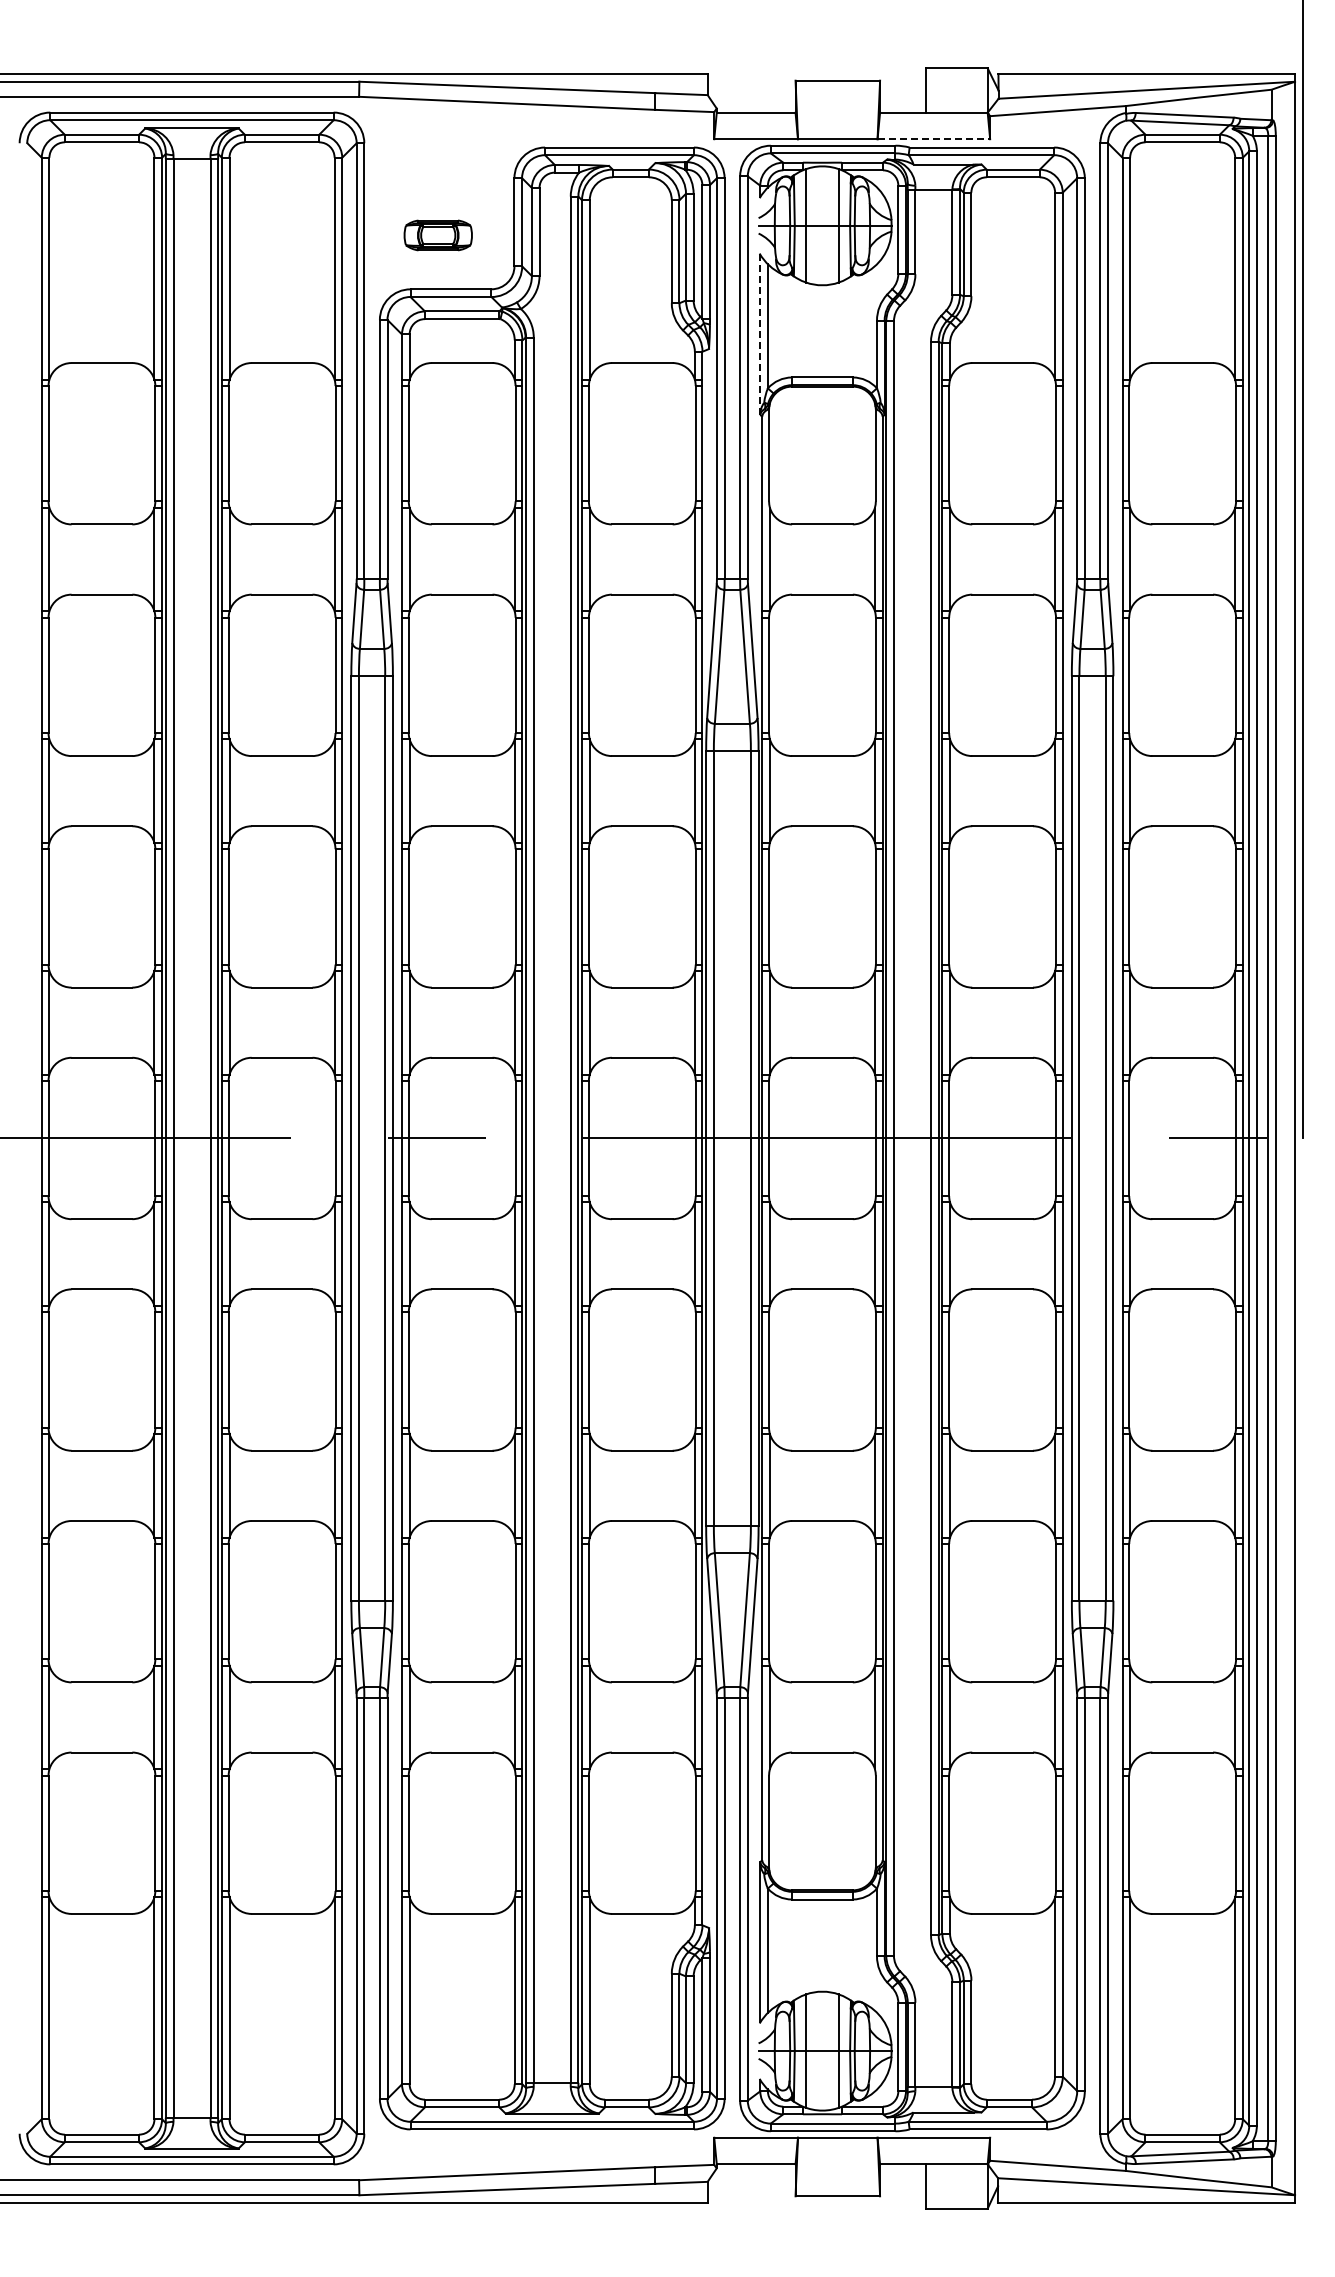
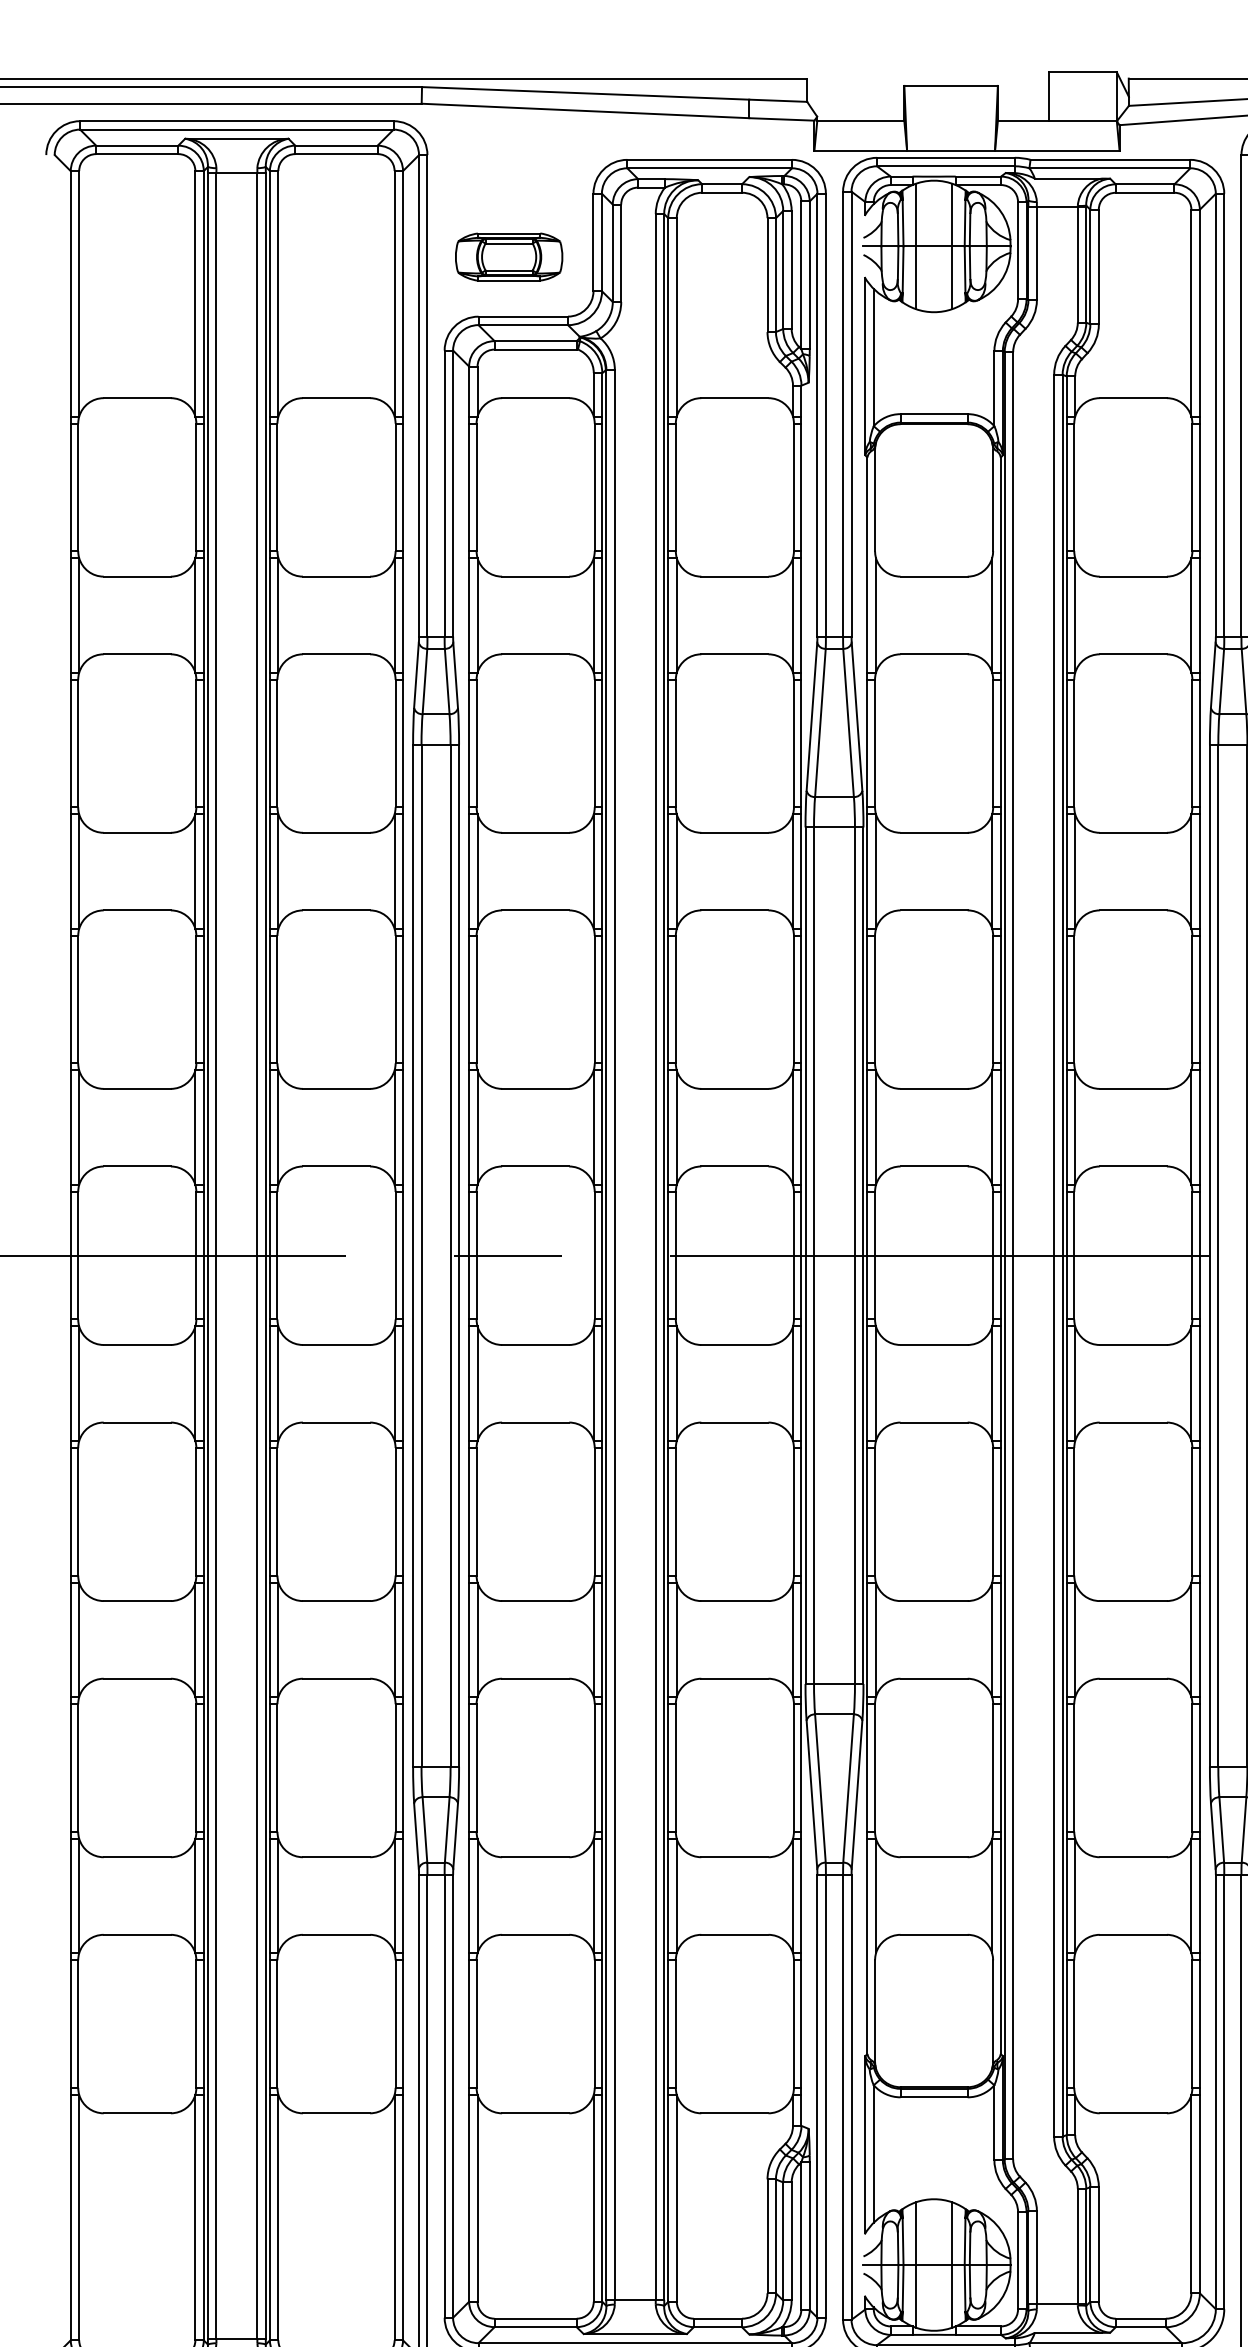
line: (934, 139) -> (1058, 150), dashed -> solid
part: (438, 235) -> (509, 257), size x1.43
line: (760, 334) -> (865, 366), dashed -> solid

